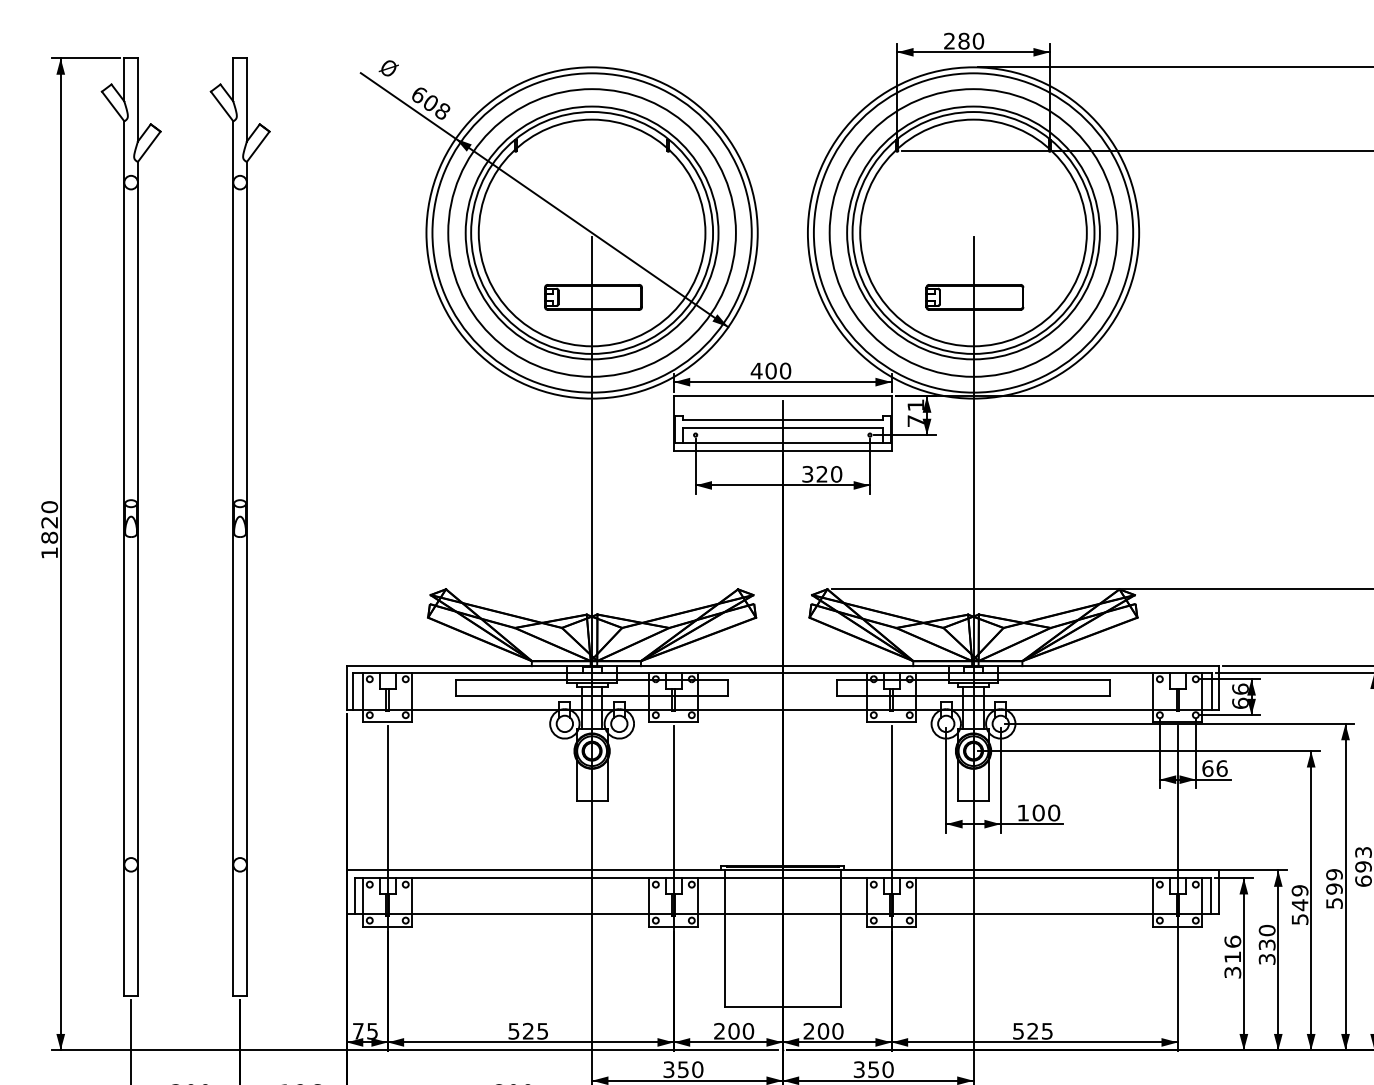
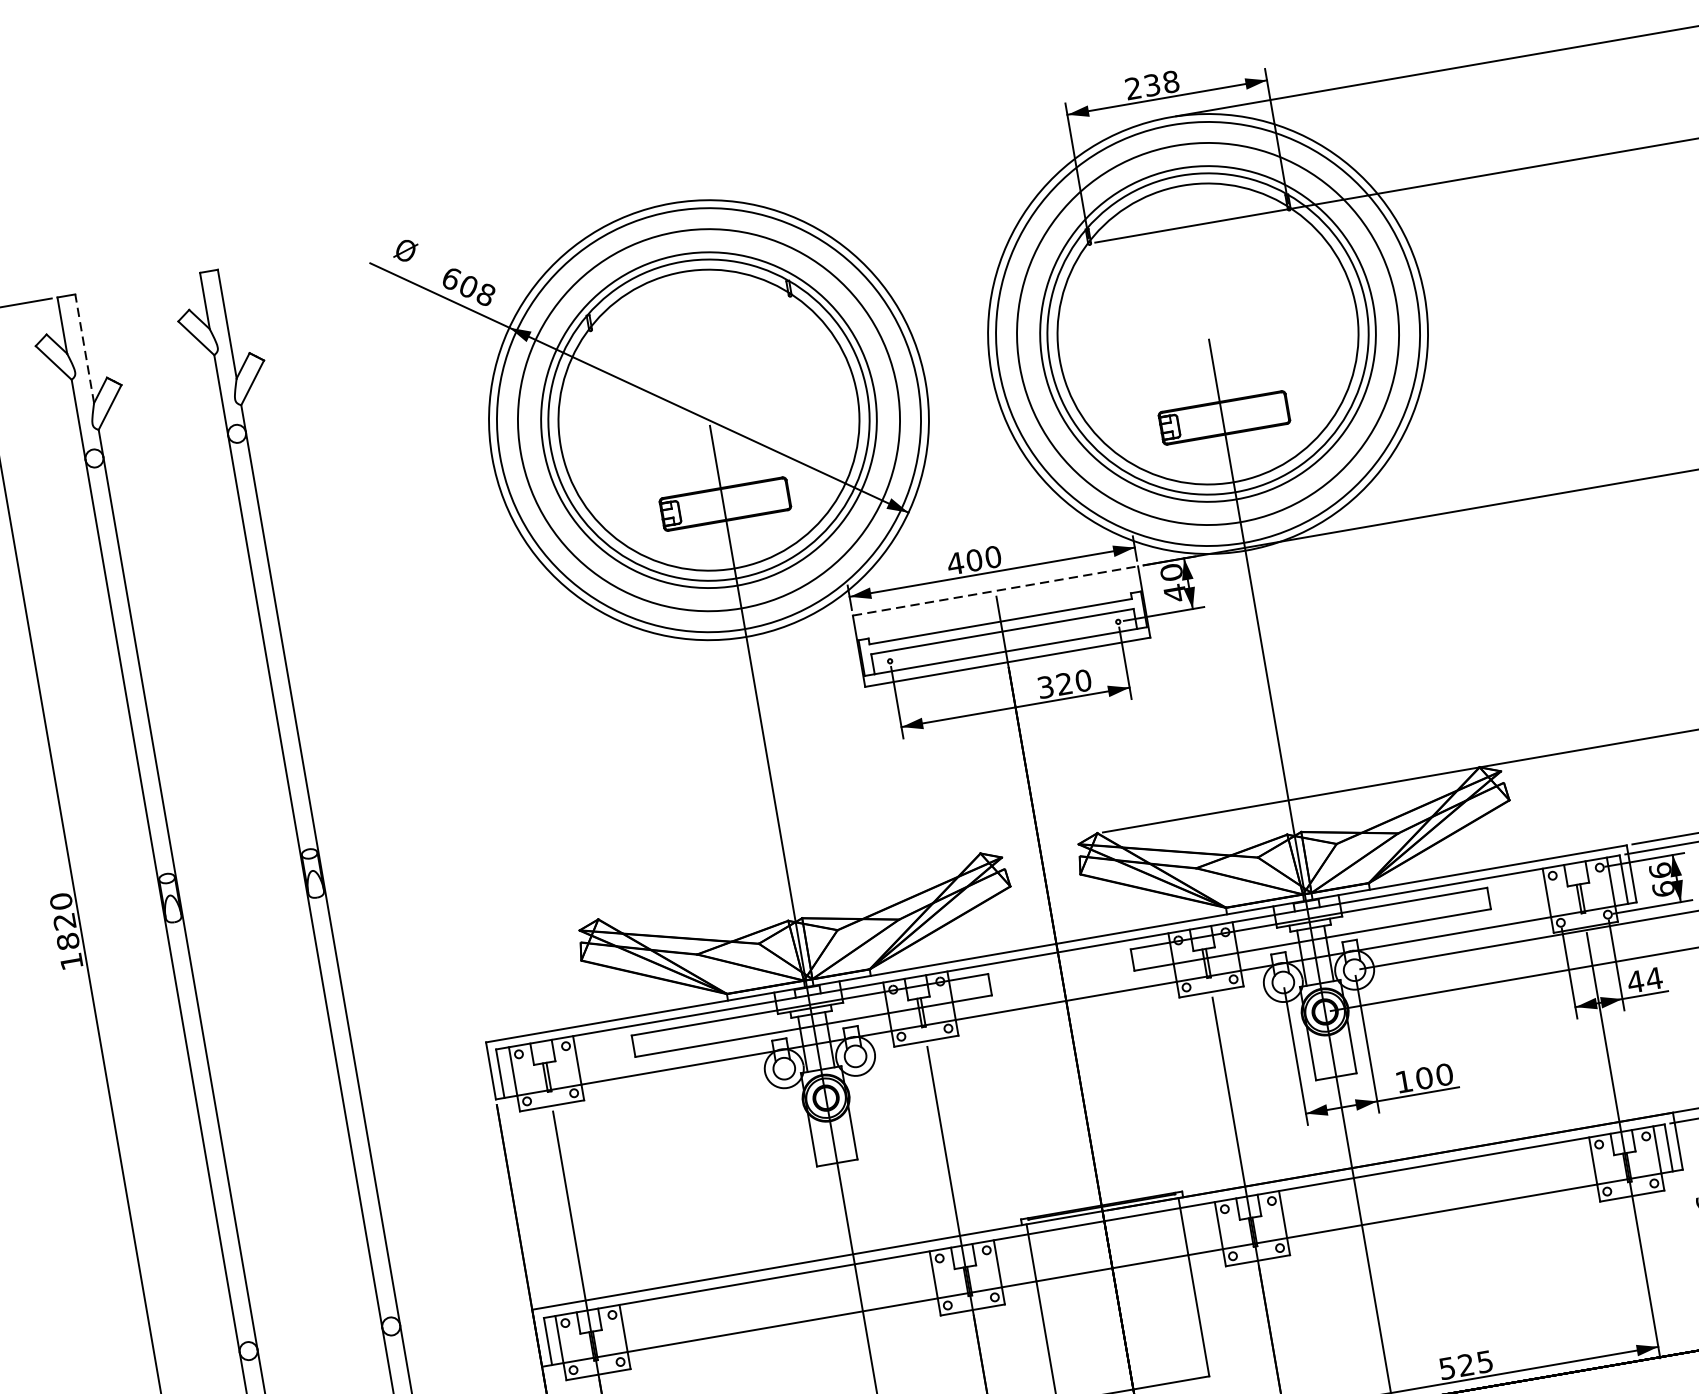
text: (971, 40) -> (1161, 82), 280 -> 238
line: (137, 100) -> (84, 349), solid -> dashed
line: (782, 396) -> (995, 591), solid -> dashed
text: (915, 413) -> (1172, 583), 71 -> 40
text: (1214, 768) -> (1644, 980), 66 -> 44

